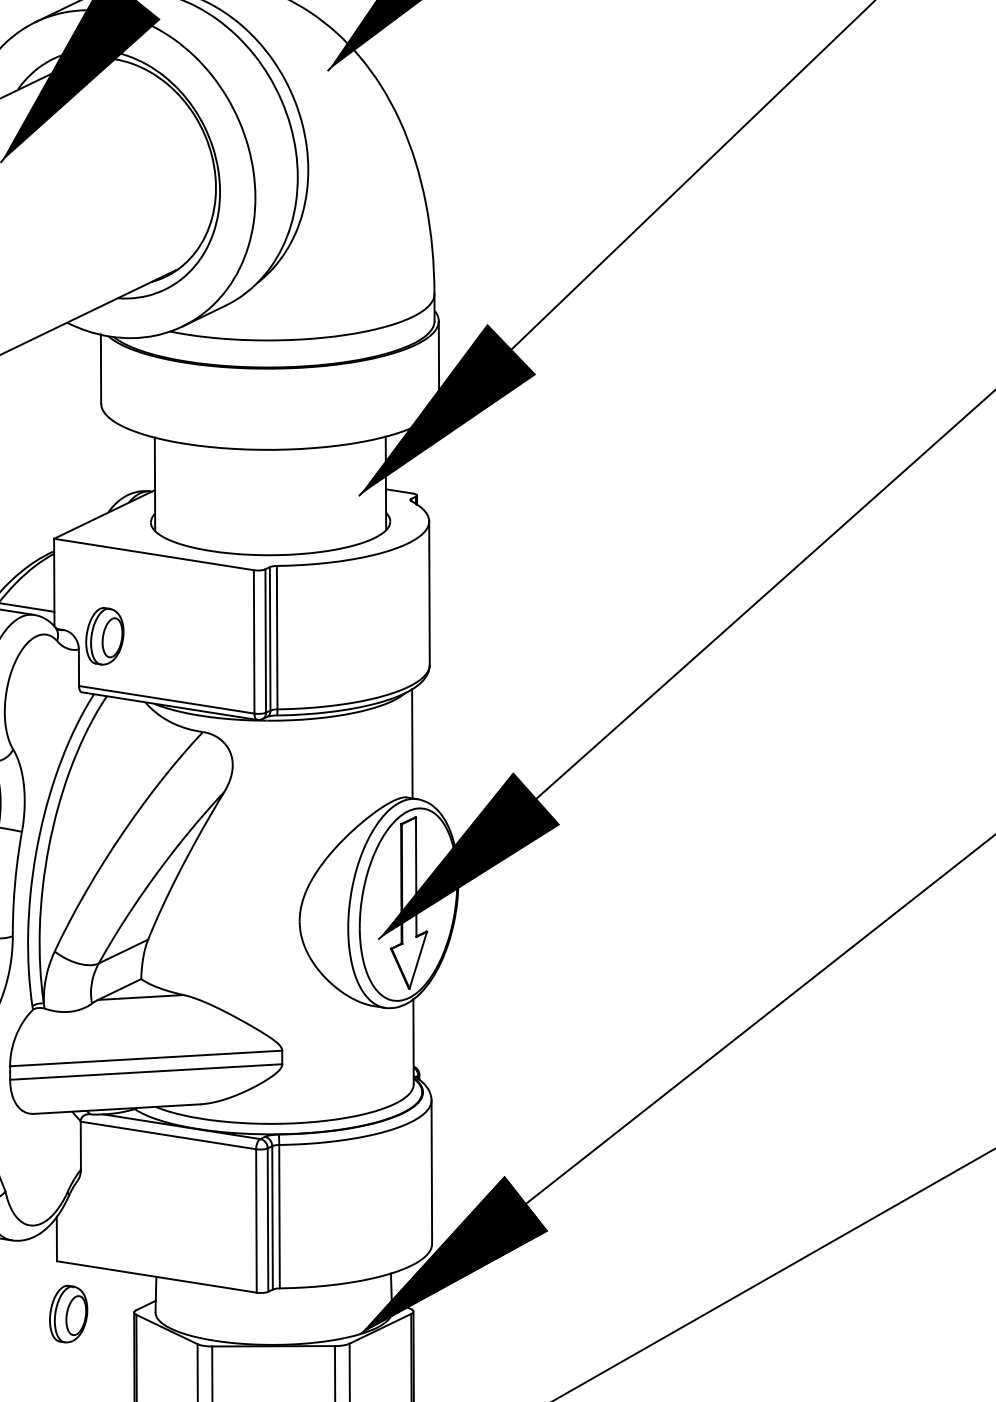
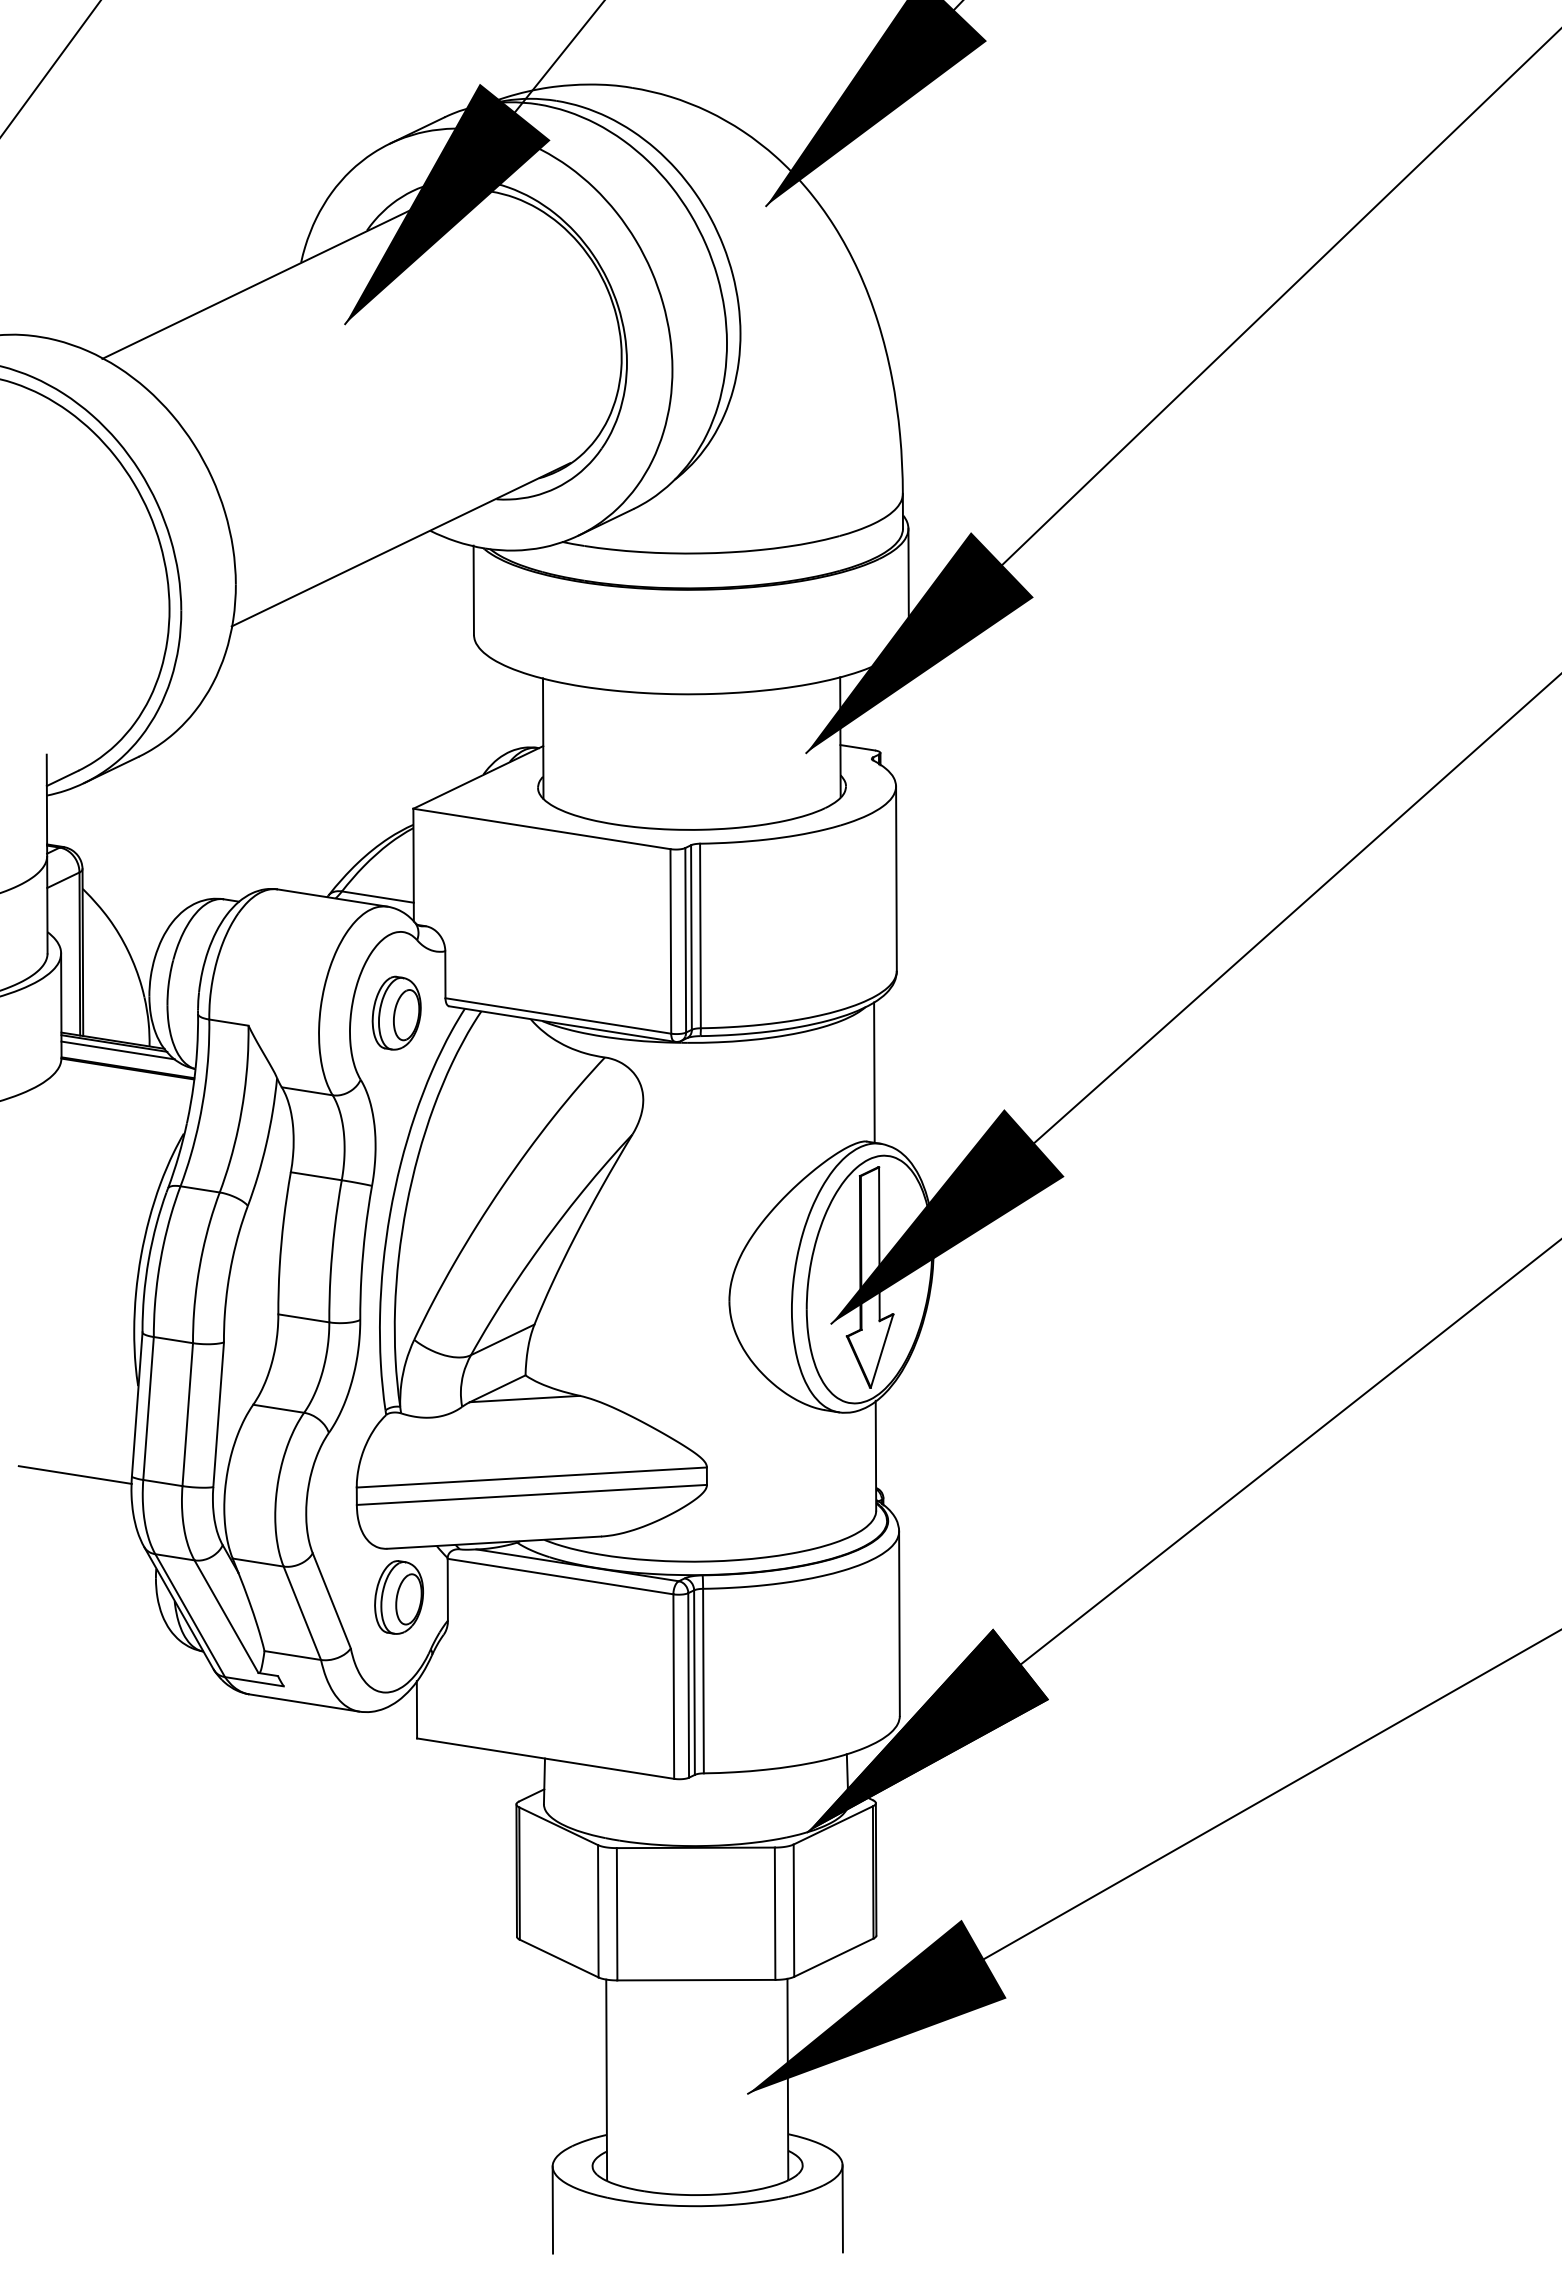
part: (104, 635) -> (396, 1012), moved
part: (68, 1314) -> (398, 1597), moved

